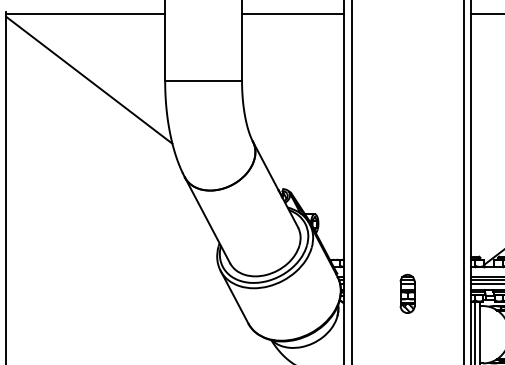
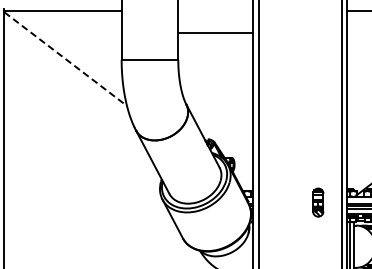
line: (292, 14) -> (215, 32), moved
line: (90, 80) -> (66, 59), solid -> dashed
part: (407, 293) -> (318, 202), moved

